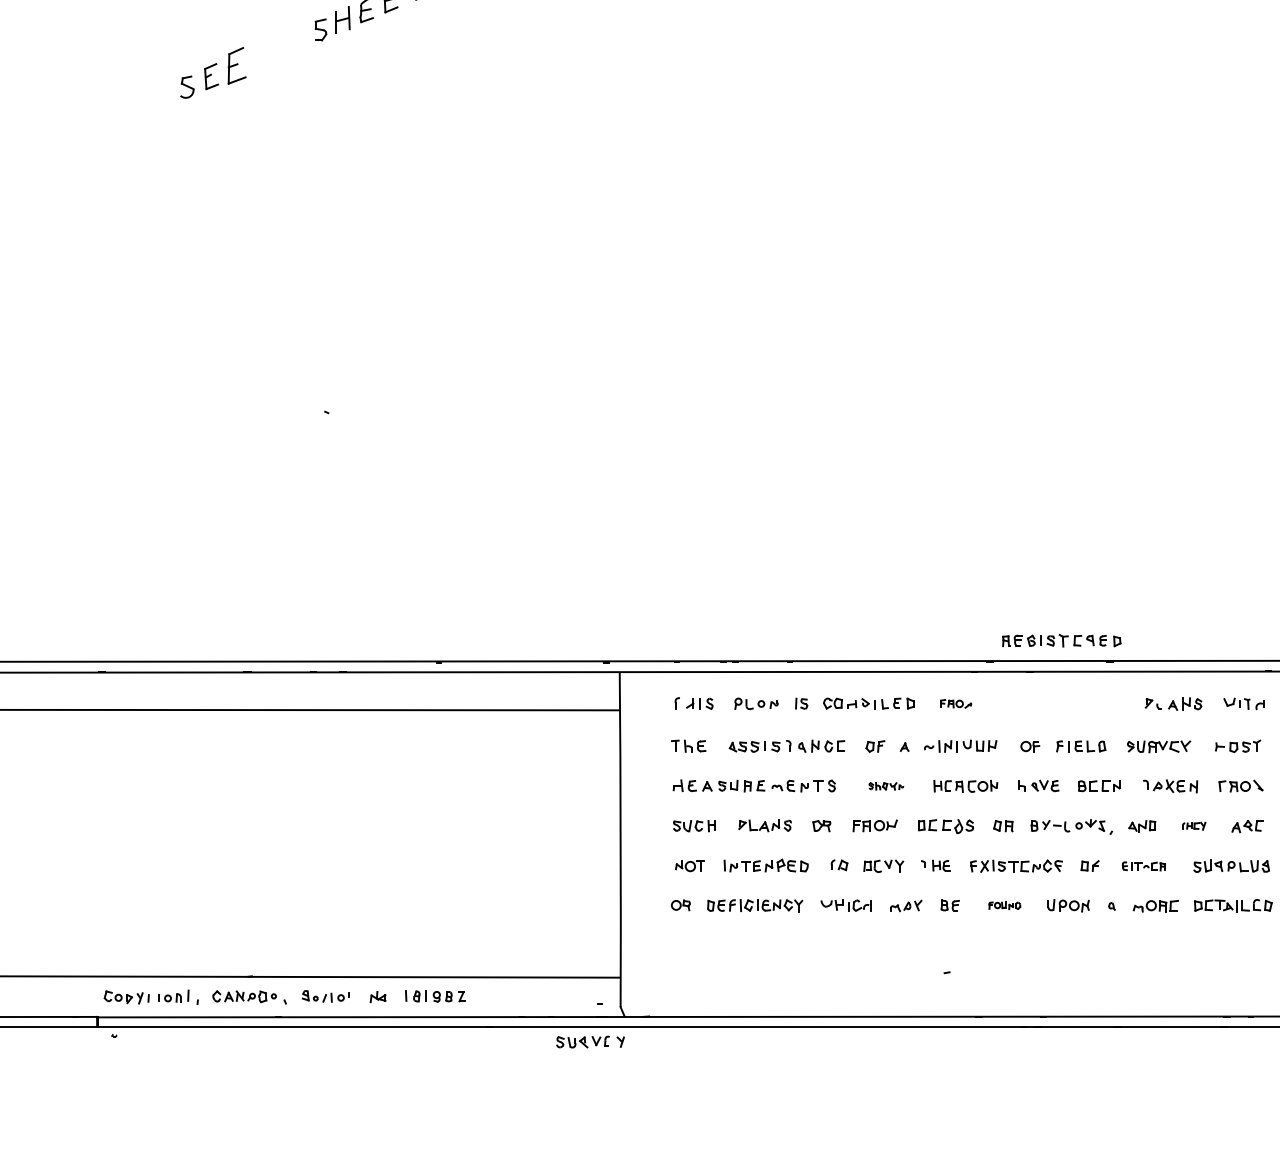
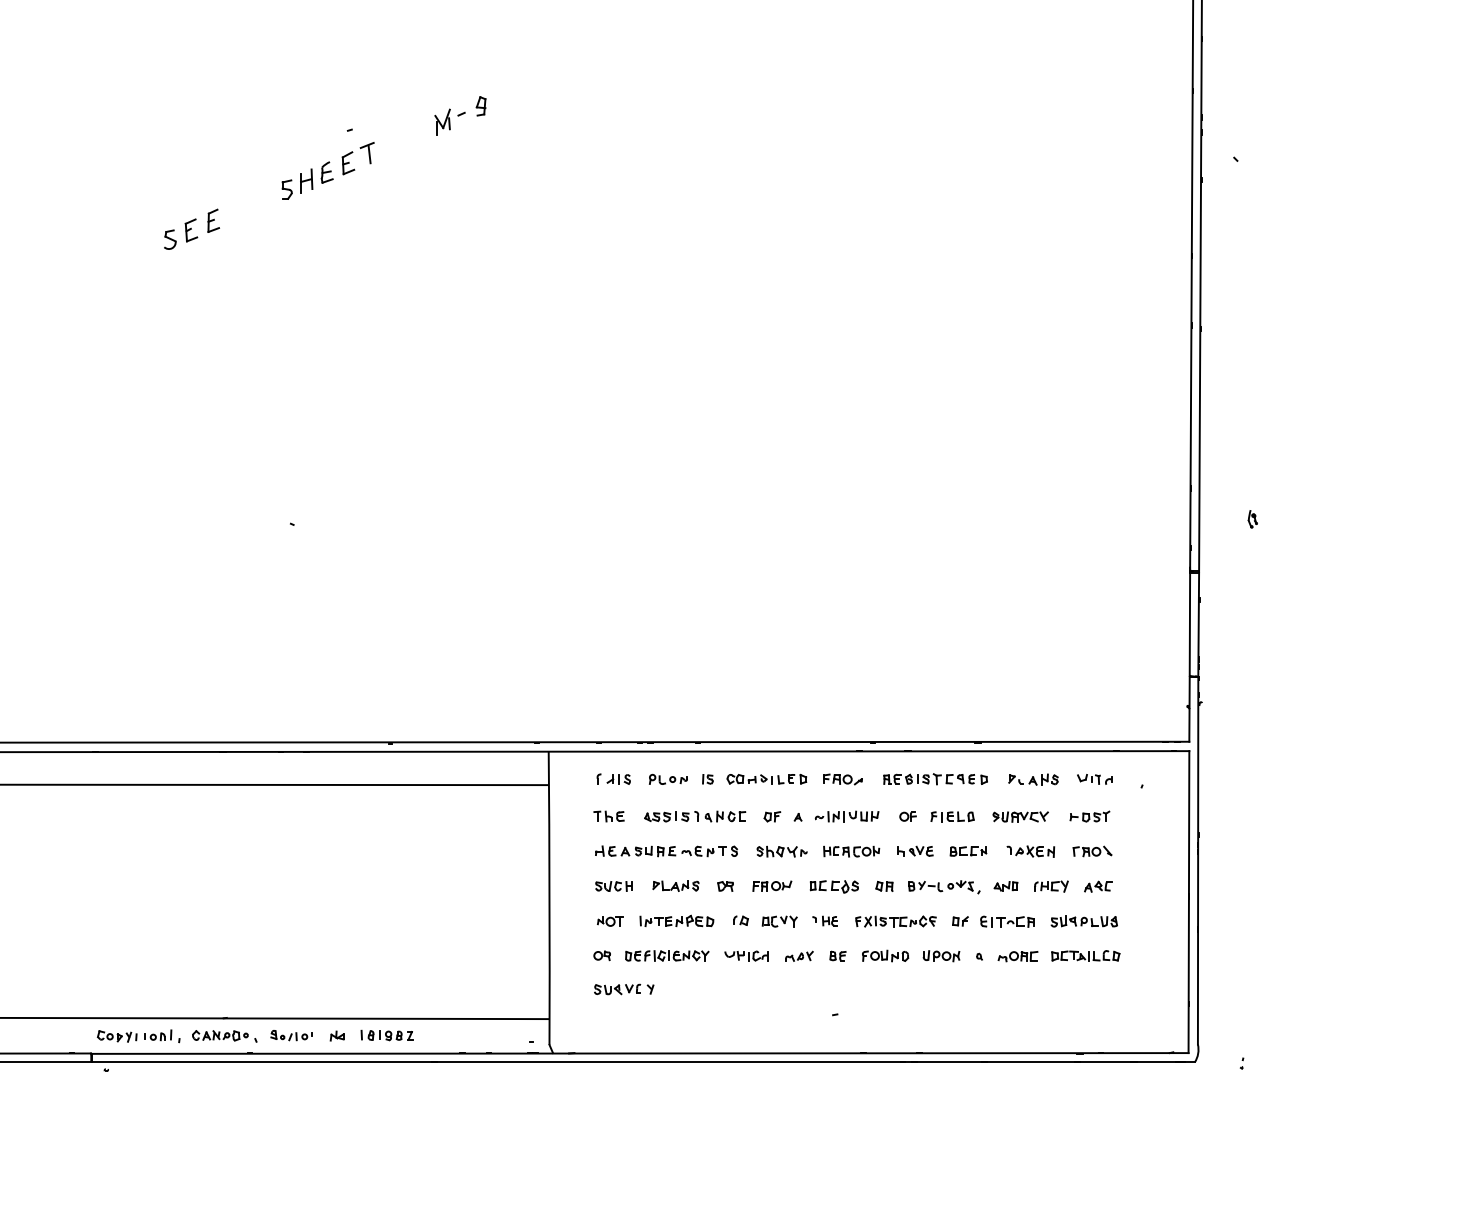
part: (236, 65) -> (213, 220), size x0.71
part: (1061, 641) -> (935, 779), moved
part: (955, 703) -> (842, 779), size x1.43
part: (885, 786) -> (781, 851), size x1.67
part: (1194, 826) -> (1051, 886), size x1.67
part: (1143, 866) -> (1007, 921), size x1.43
part: (1004, 904) -> (885, 955), size x1.67
part: (590, 1042) -> (624, 989), moved

